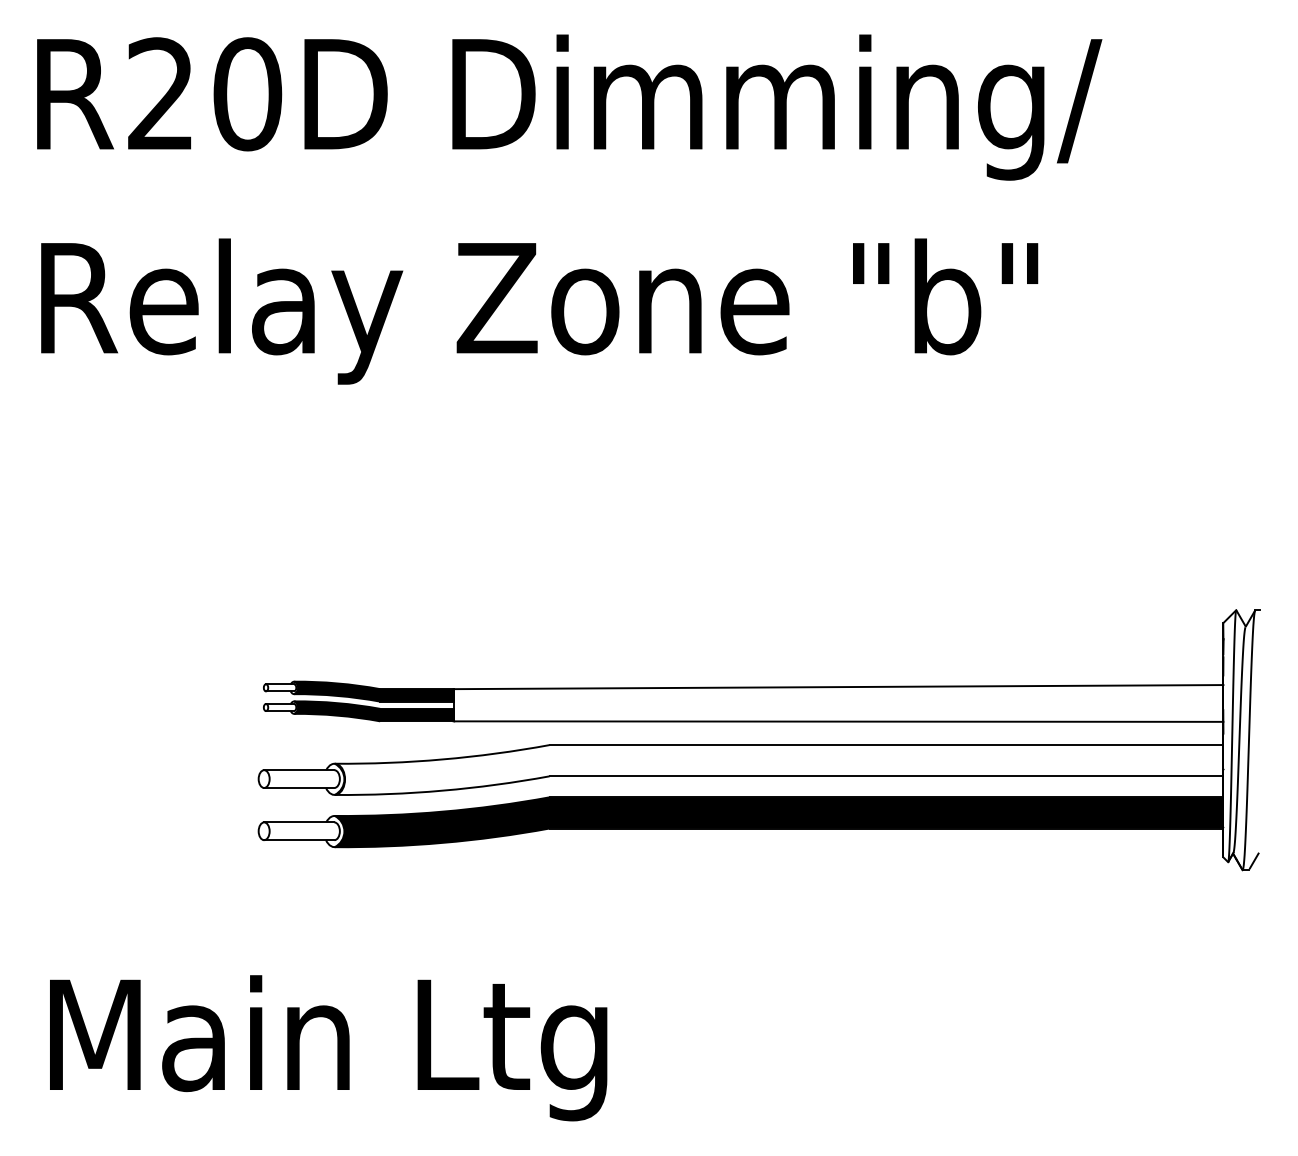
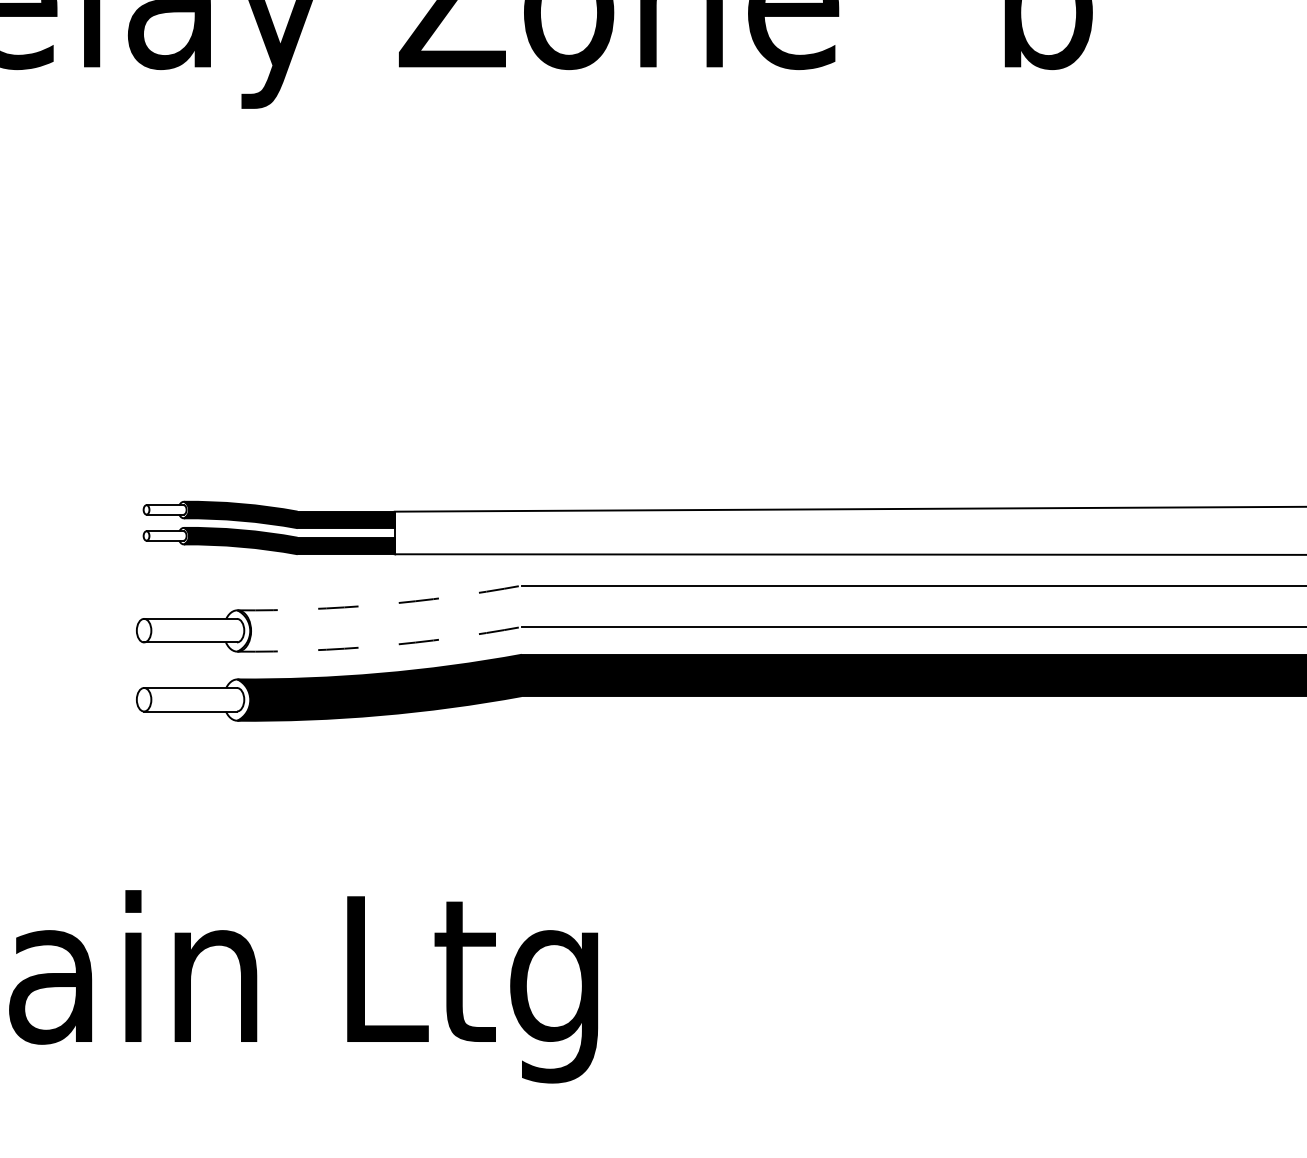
arc: (442, 759) -> (380, 604), solid -> dashed
arc: (442, 790) -> (380, 645), solid -> dashed

